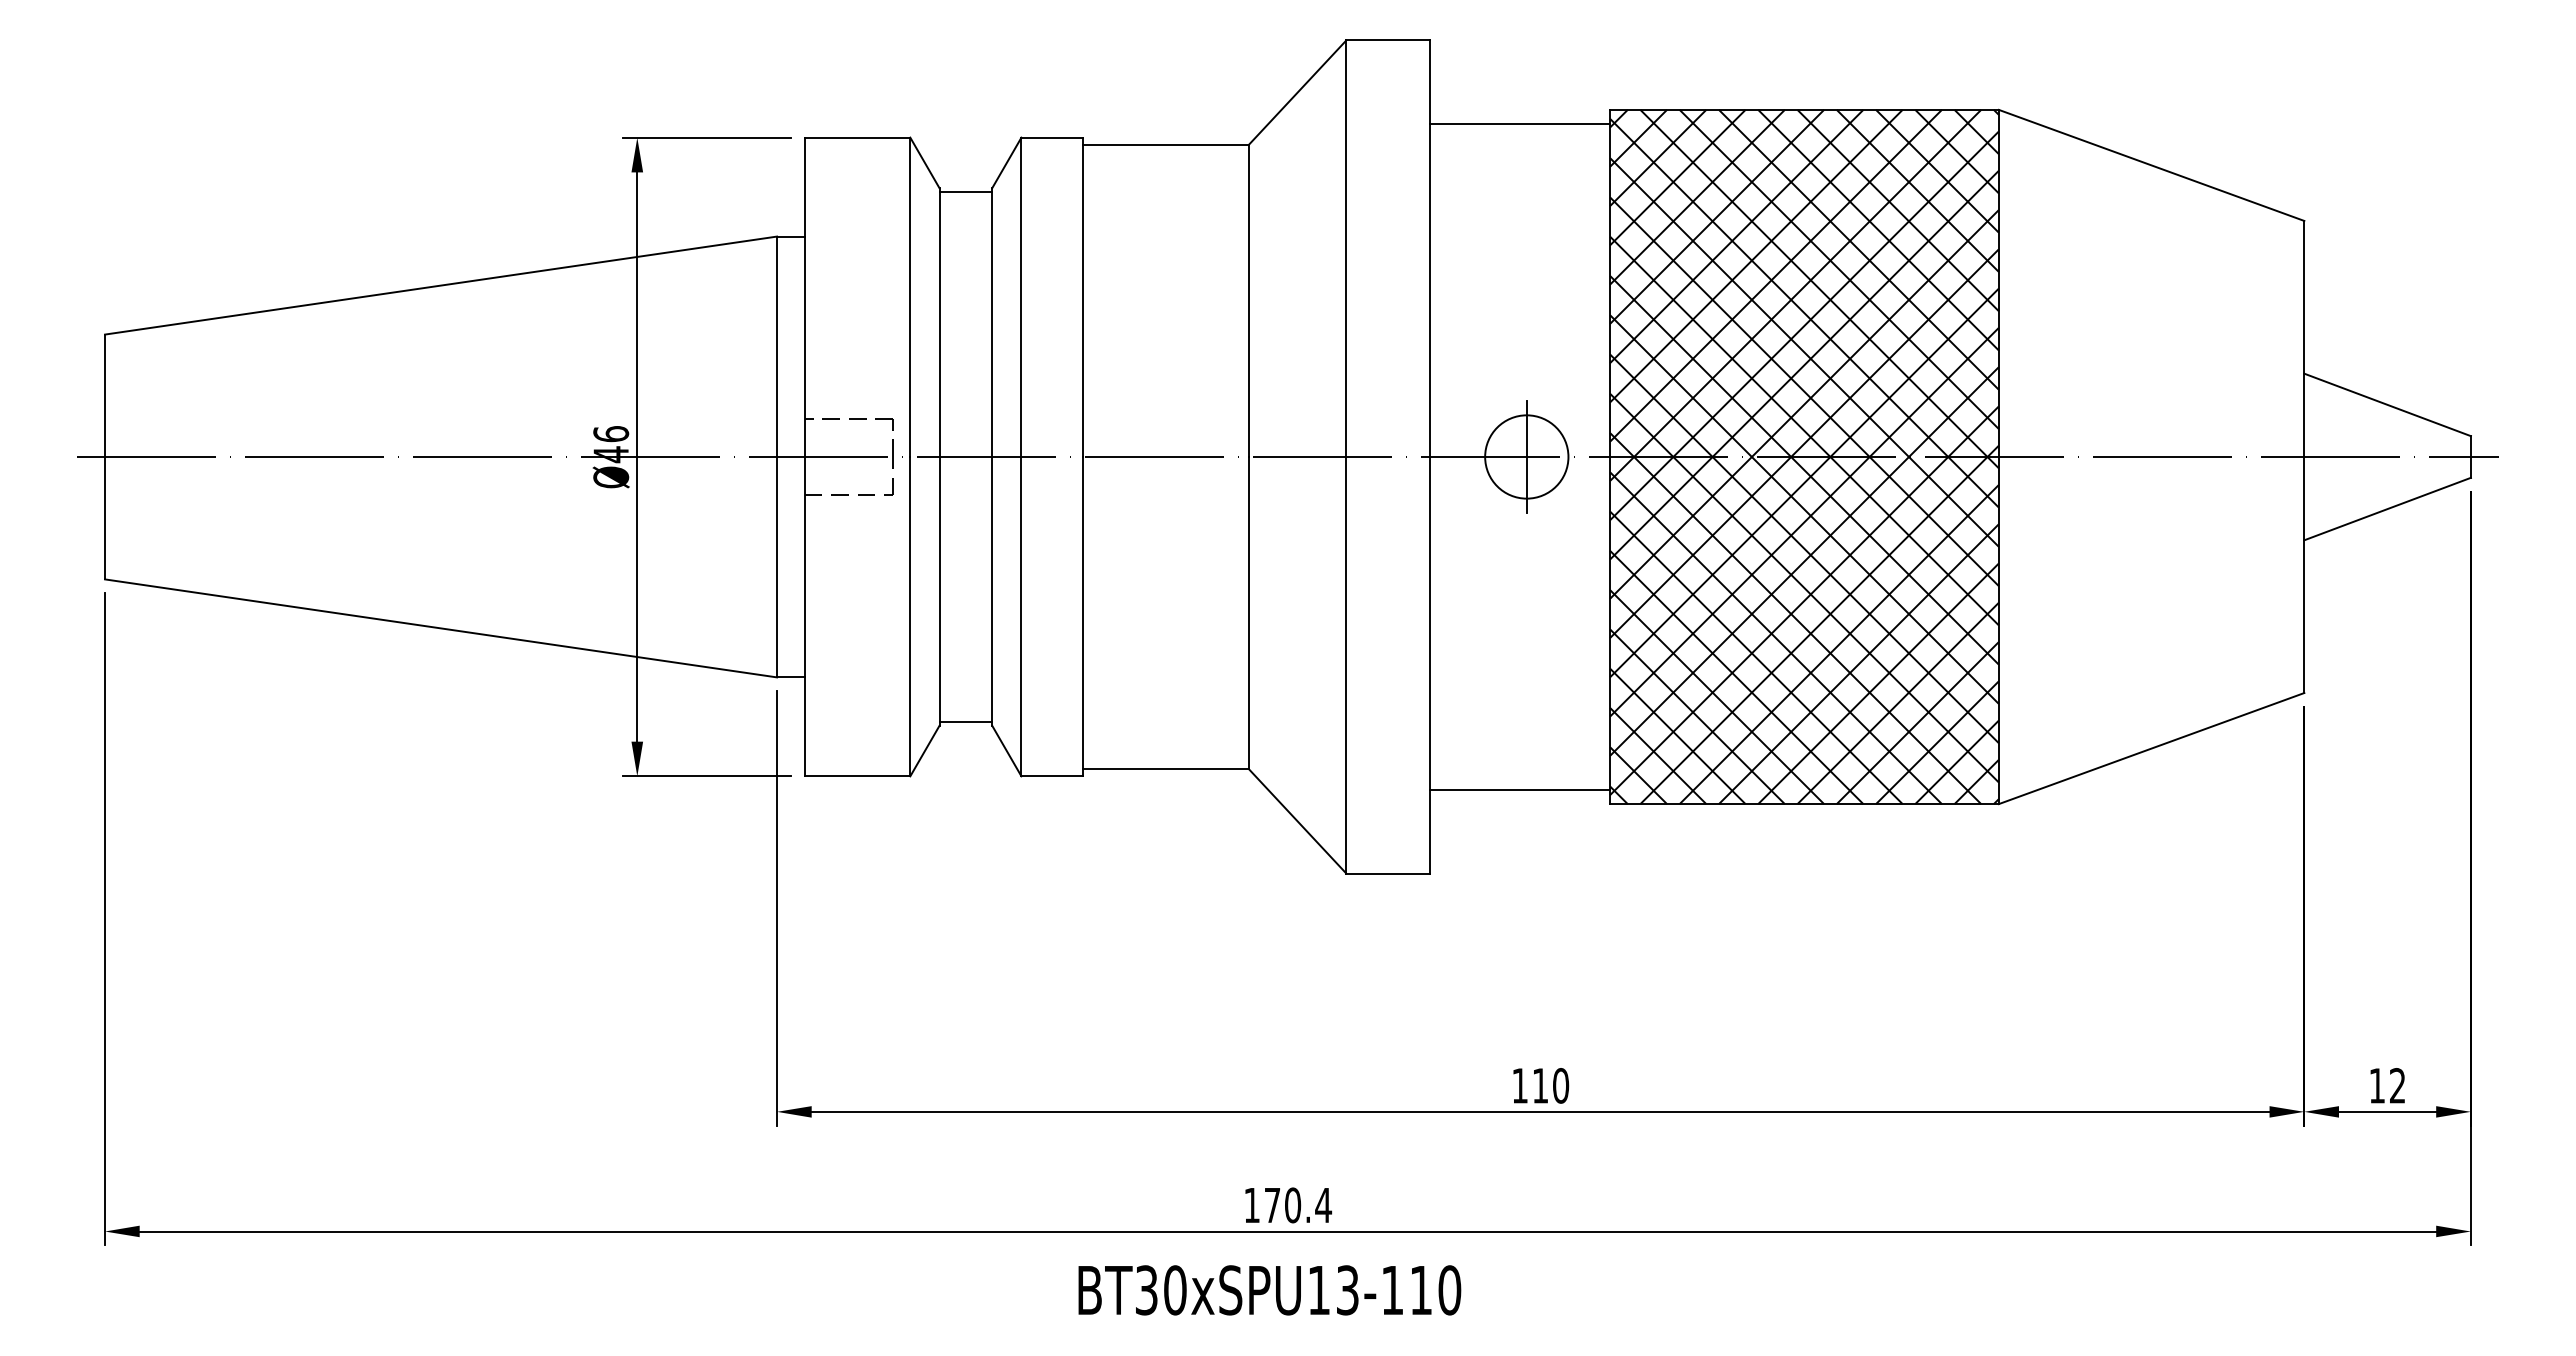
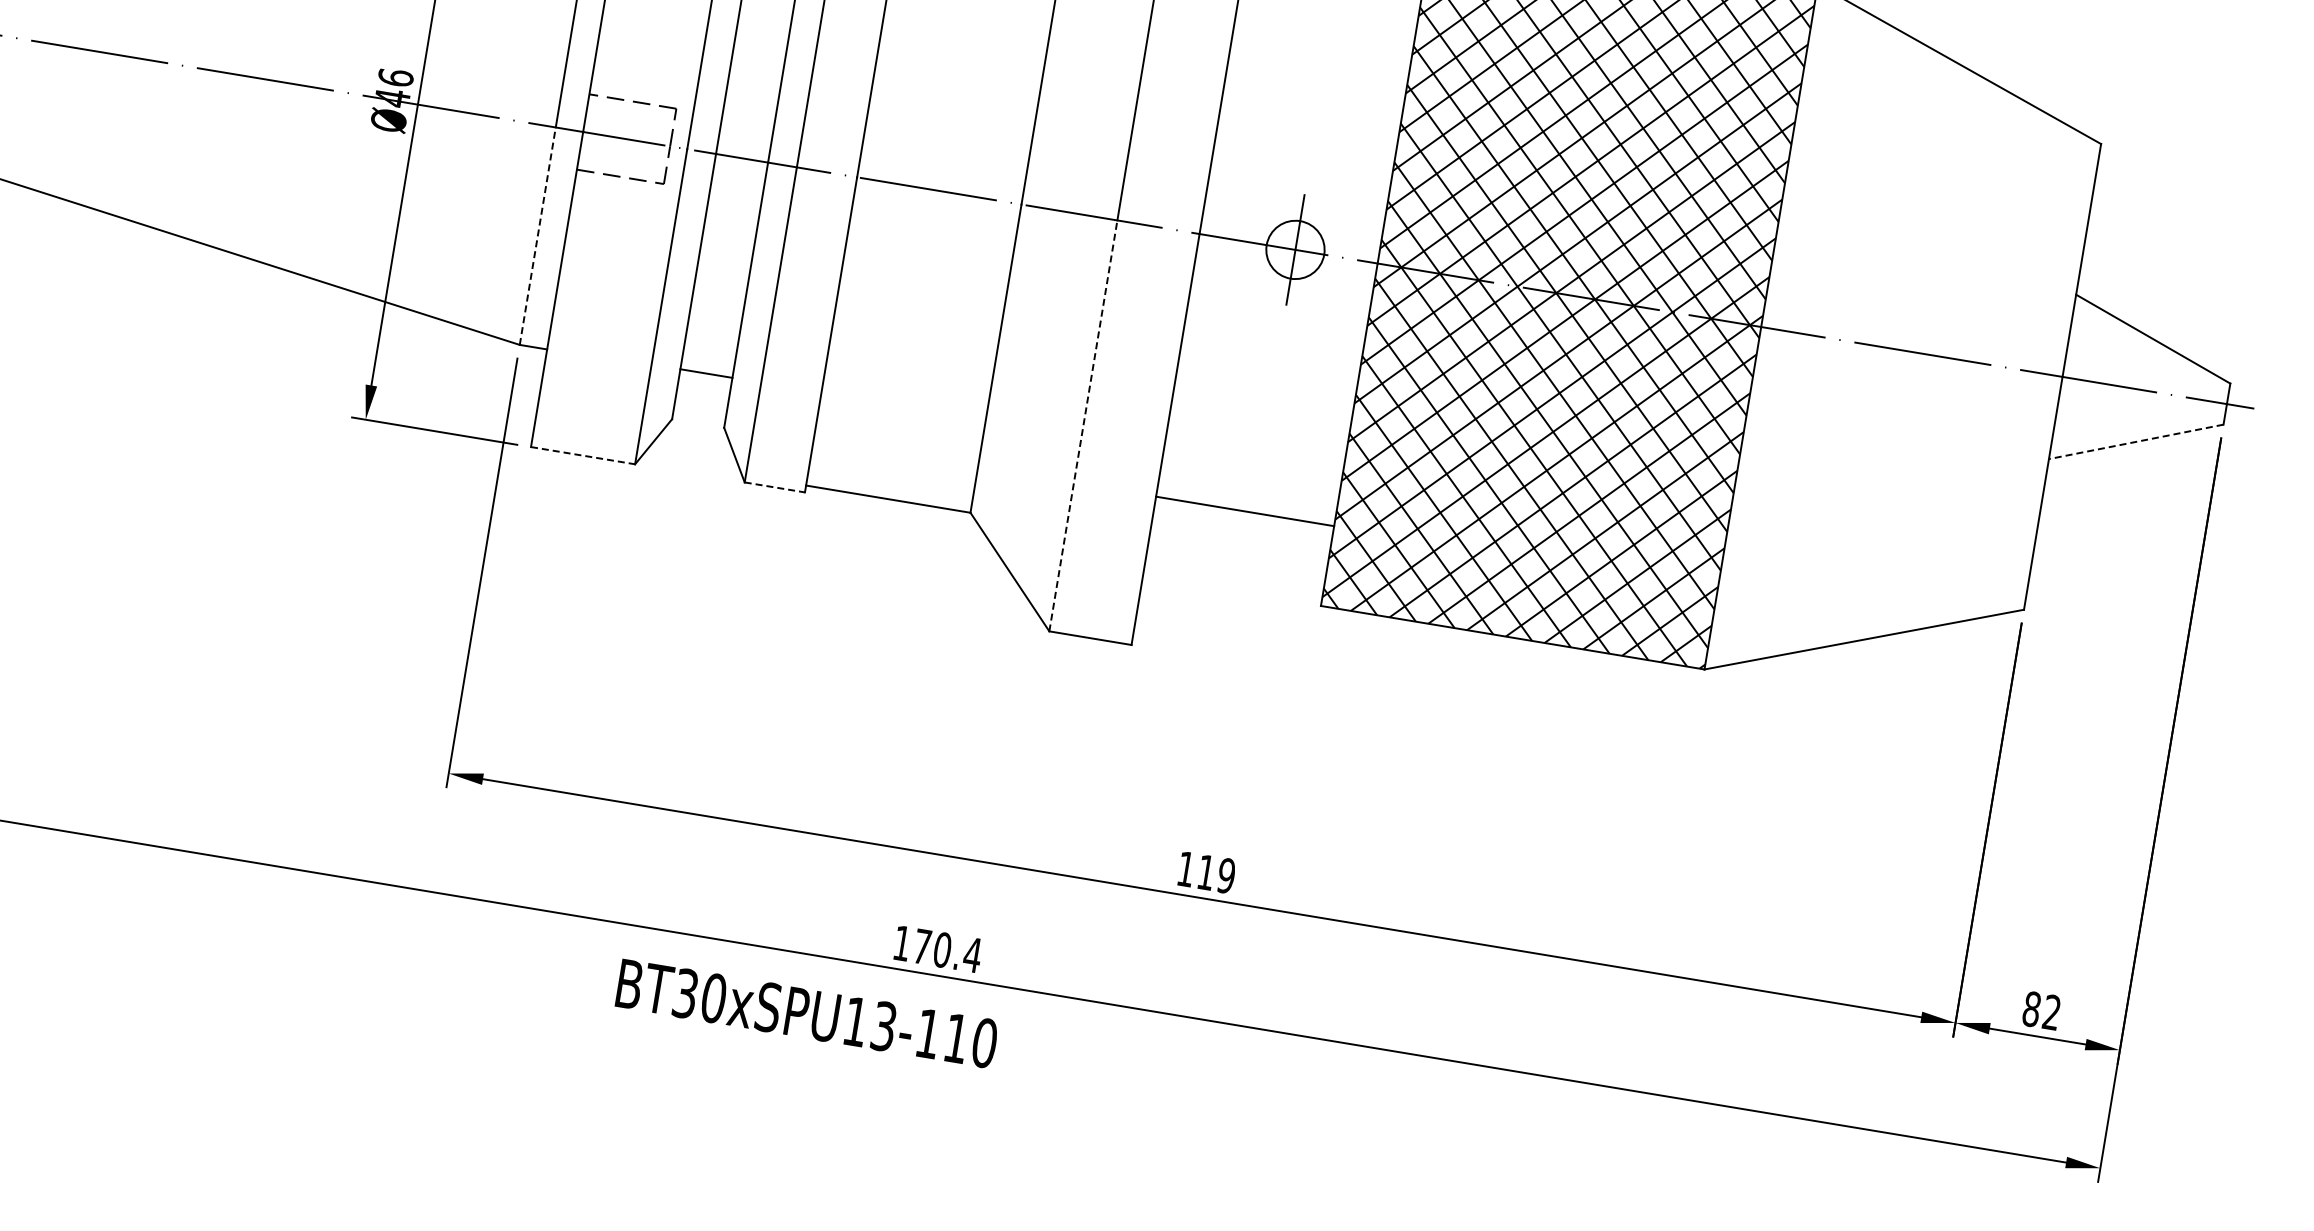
circle: (1526, 456) -> (1295, 249), size x0.7
line: (2387, 509) -> (2136, 442), solid -> dashed
line: (777, 566) -> (538, 235), solid -> dashed
line: (1346, 664) -> (1083, 425), solid -> dashed
line: (965, 722) -> (706, 373), moved
line: (857, 776) -> (582, 455), solid -> dashed
line: (1051, 776) -> (774, 487), solid -> dashed
line: (1519, 790) -> (1244, 511), moved
text: (1560, 1085) -> (1226, 875), 110 -> 119
text: (2377, 1085) -> (2032, 1008), 12 -> 82
text: (1269, 1290) -> (806, 1013), moved

